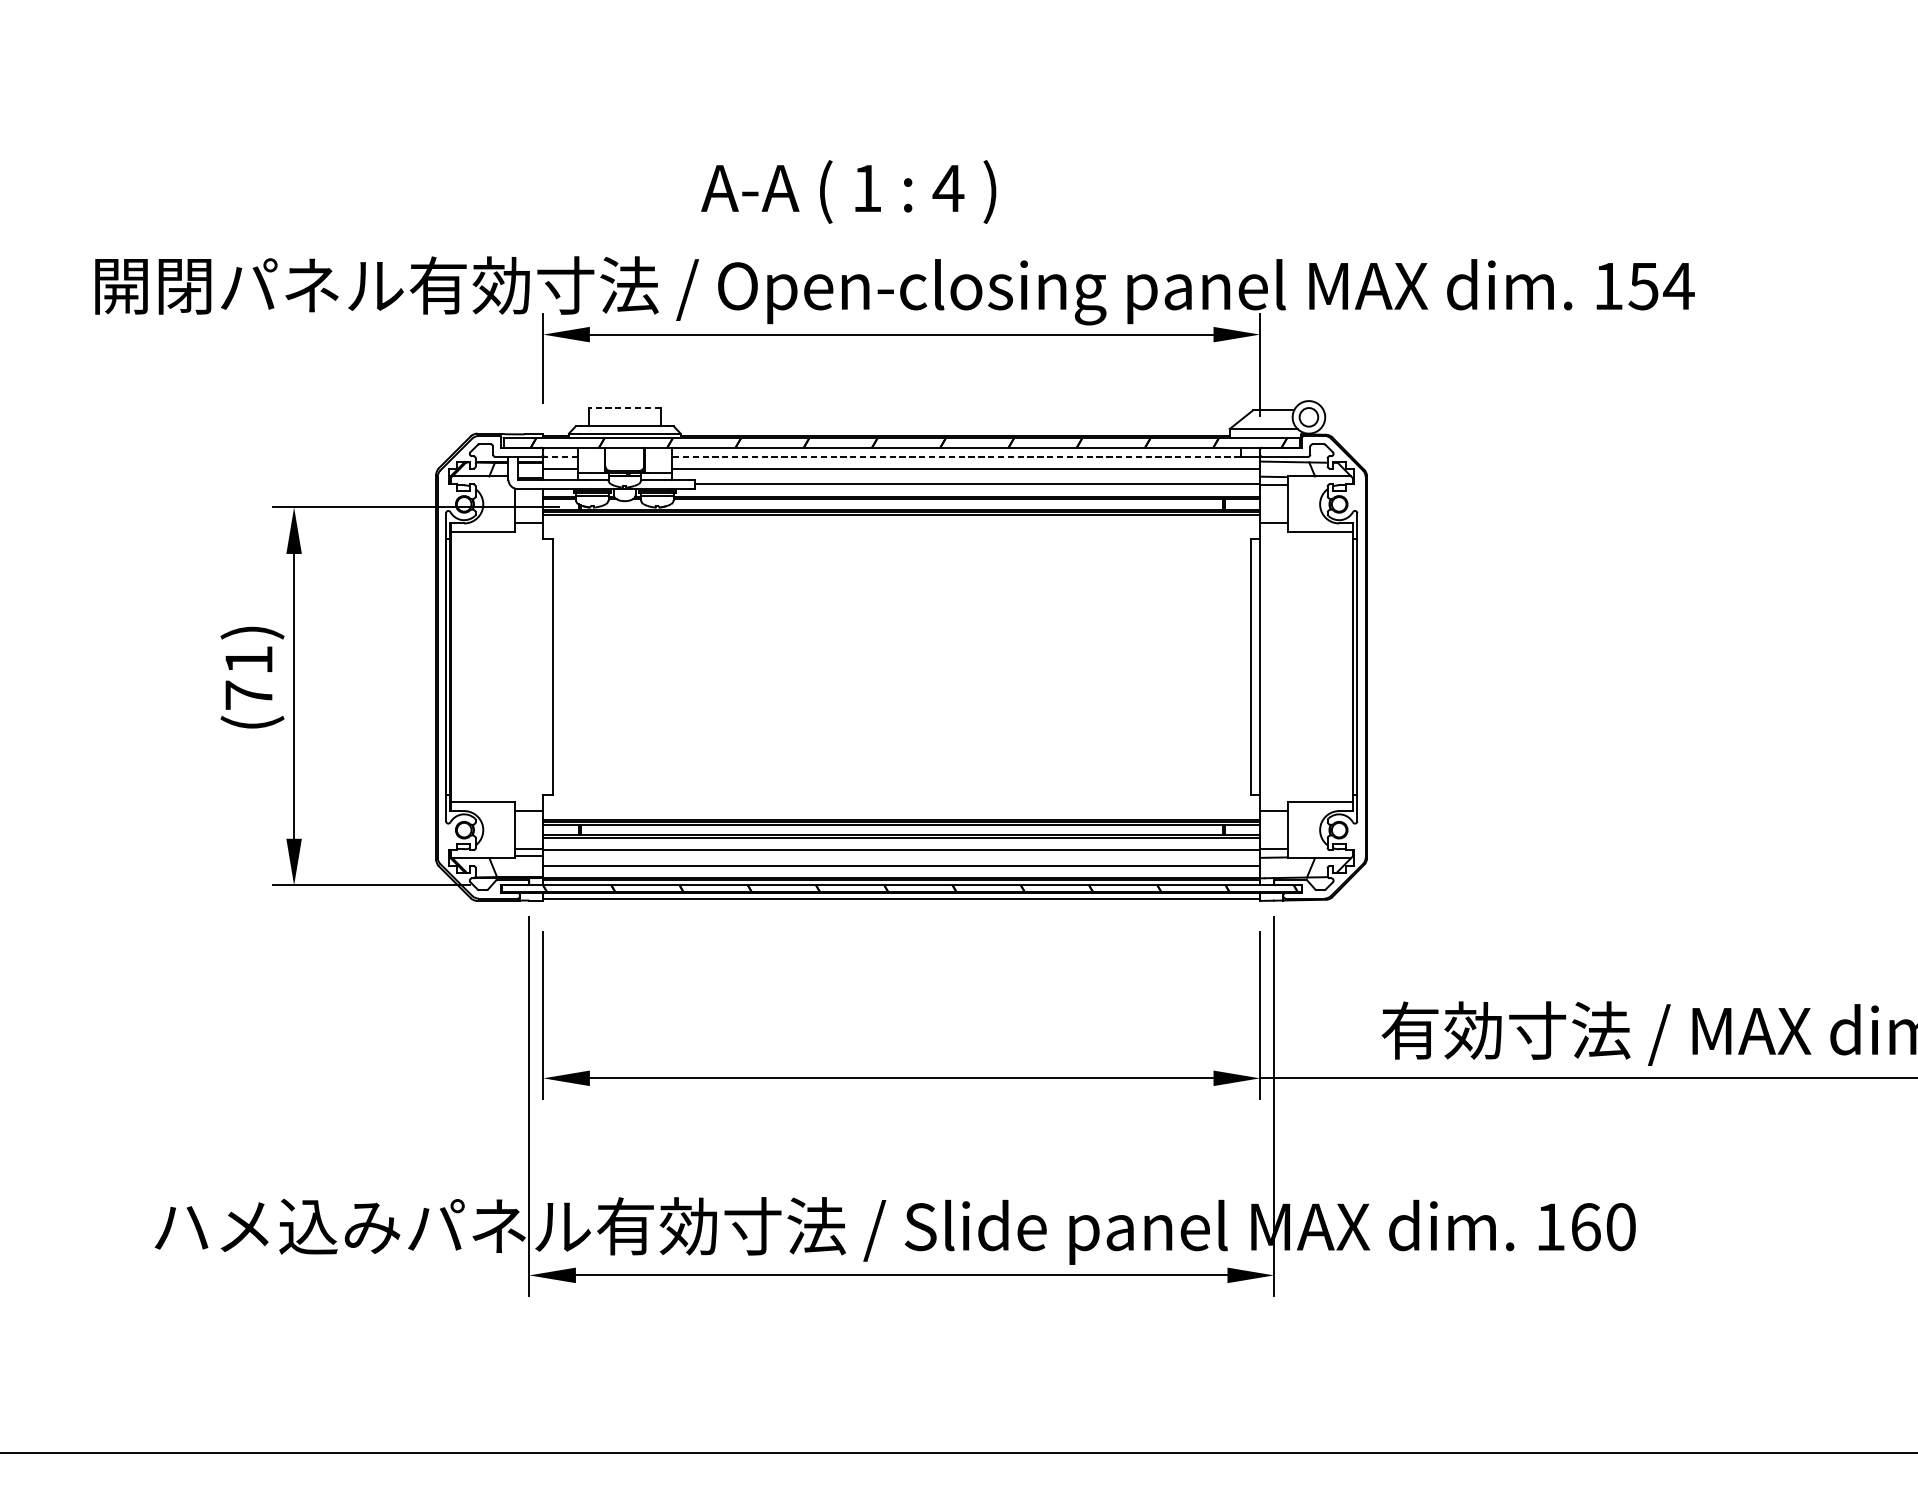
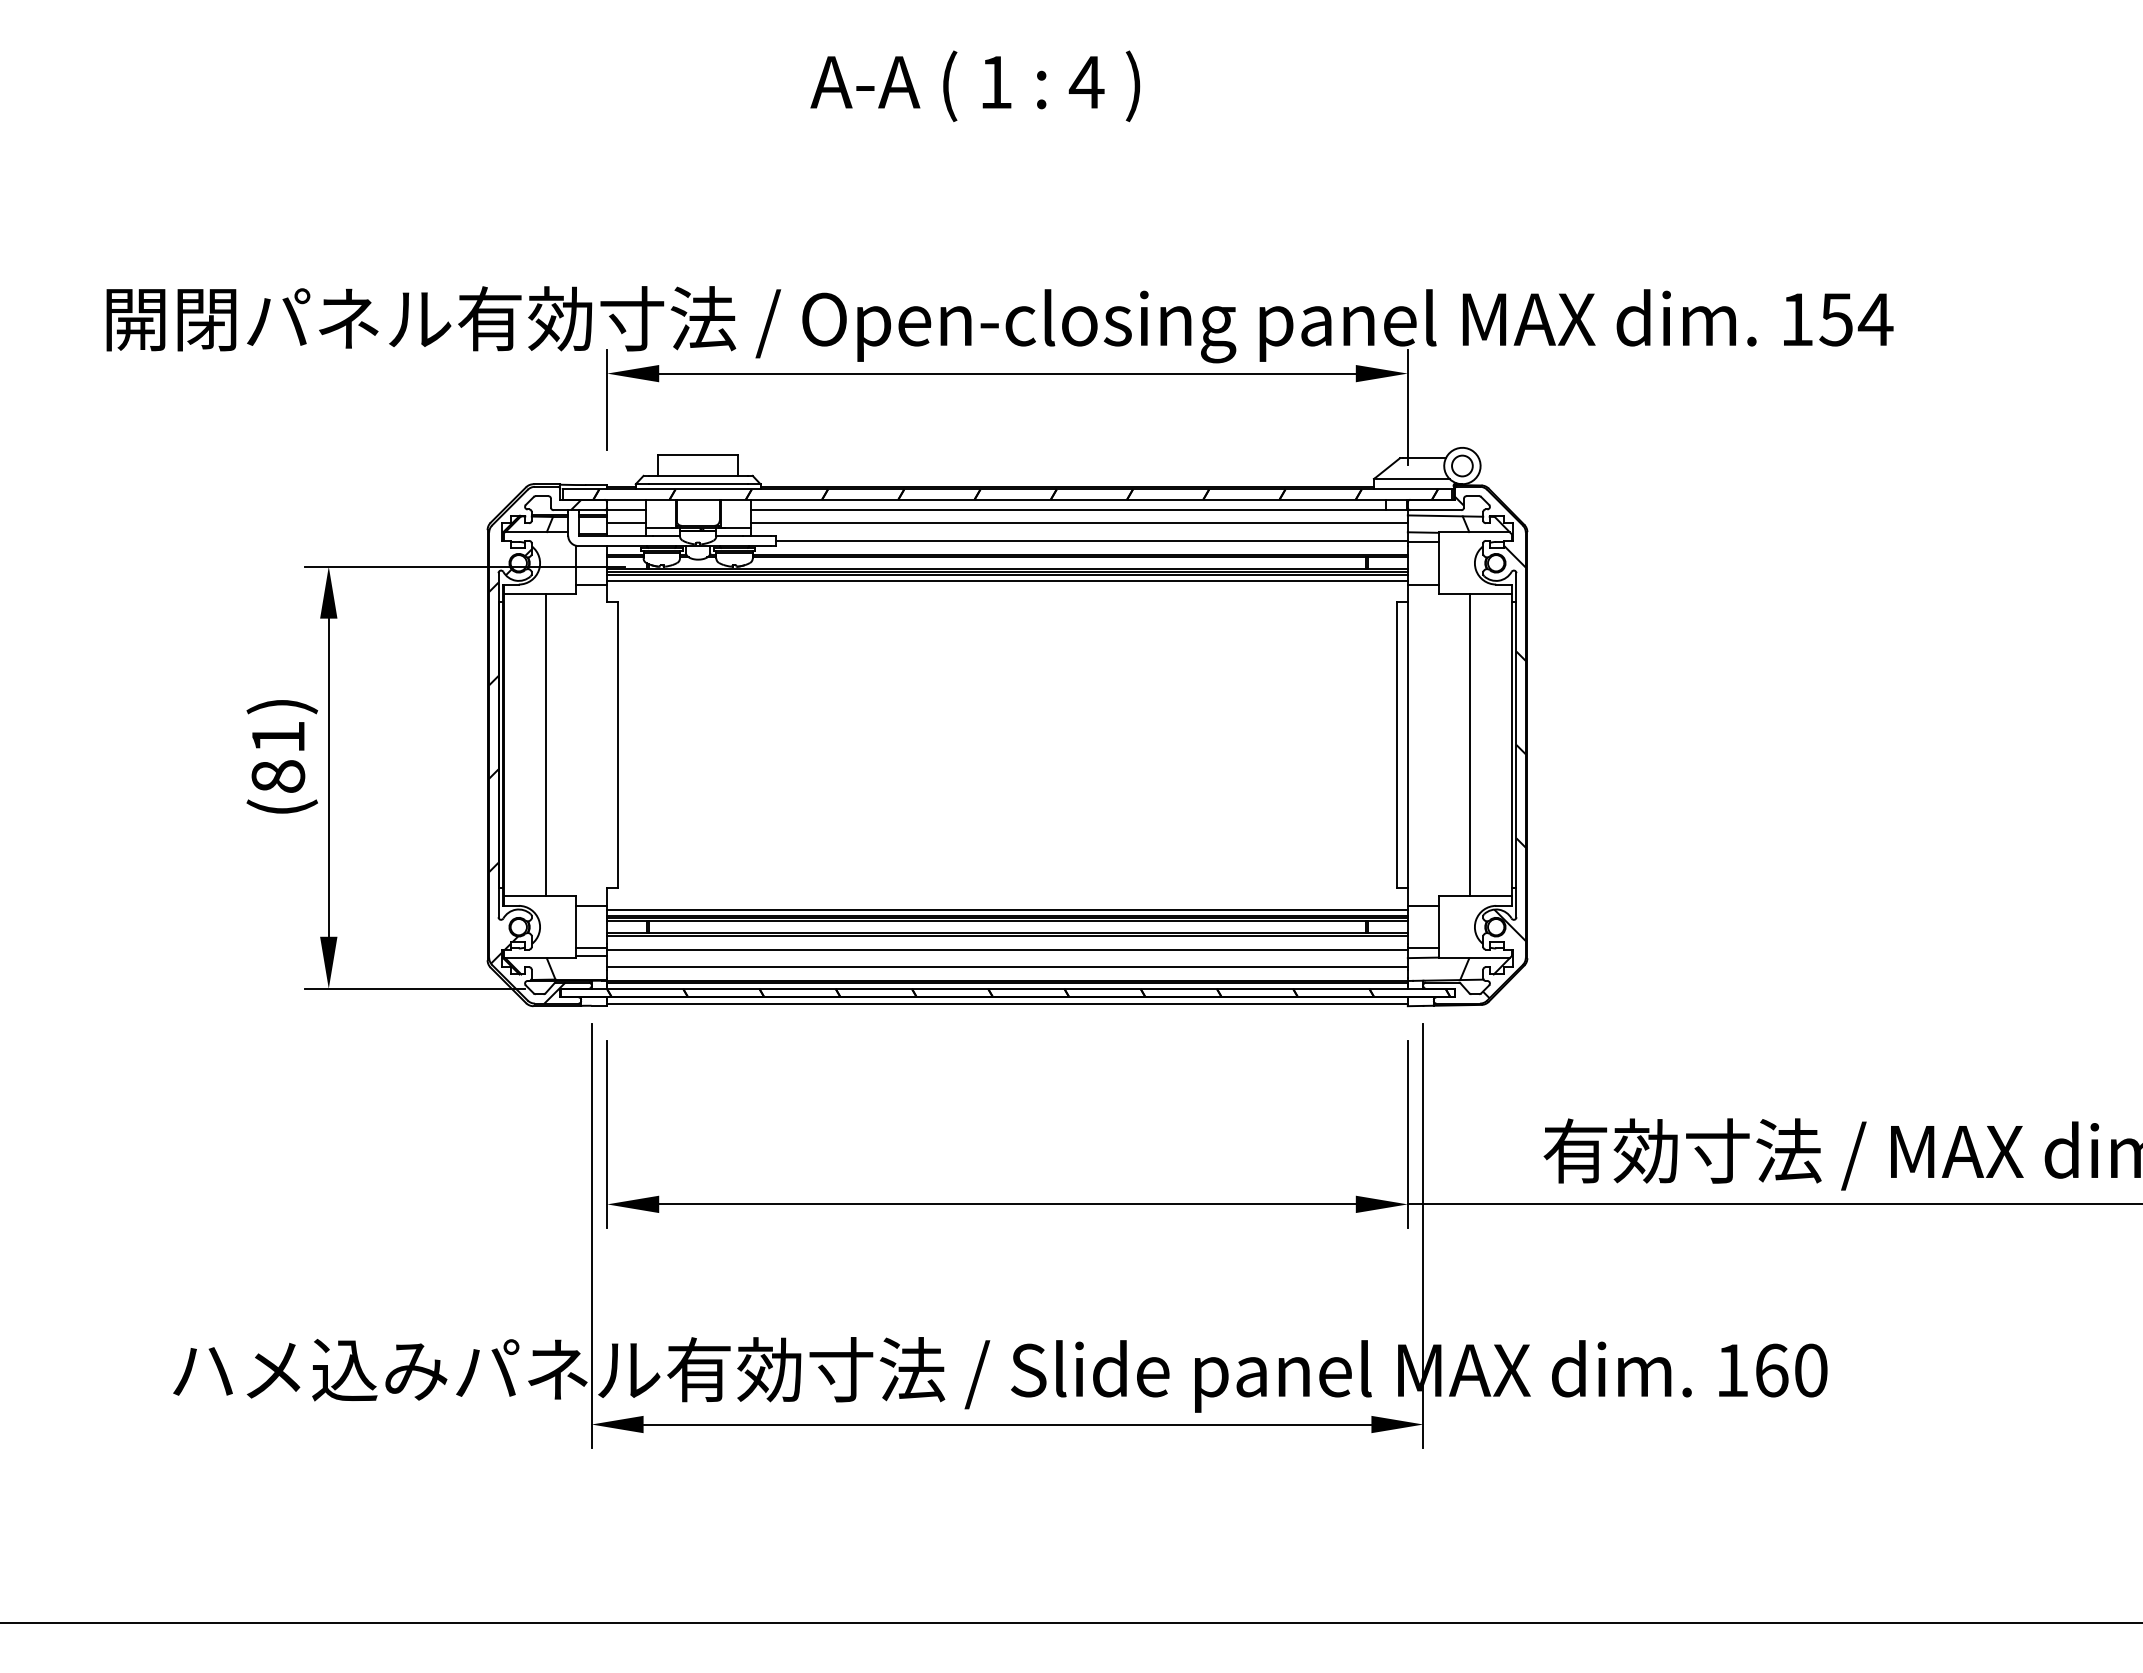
text: (848, 192) -> (975, 86), moved
line: (624, 407) -> (697, 455), dashed -> solid
line: (559, 457) -> (625, 510), dashed -> solid
line: (956, 457) -> (1068, 510), dashed -> solid
line: (901, 519) -> (1007, 580), added
line: (489, 666) -> (546, 744), added
line: (1316, 666) -> (1470, 744), added
hatch: (1333, 669) -> (1489, 747), added
hatch: (479, 672) -> (535, 751), added
text: (249, 695) -> (278, 776), (71) -> (81)
line: (901, 814) -> (1007, 909), added

